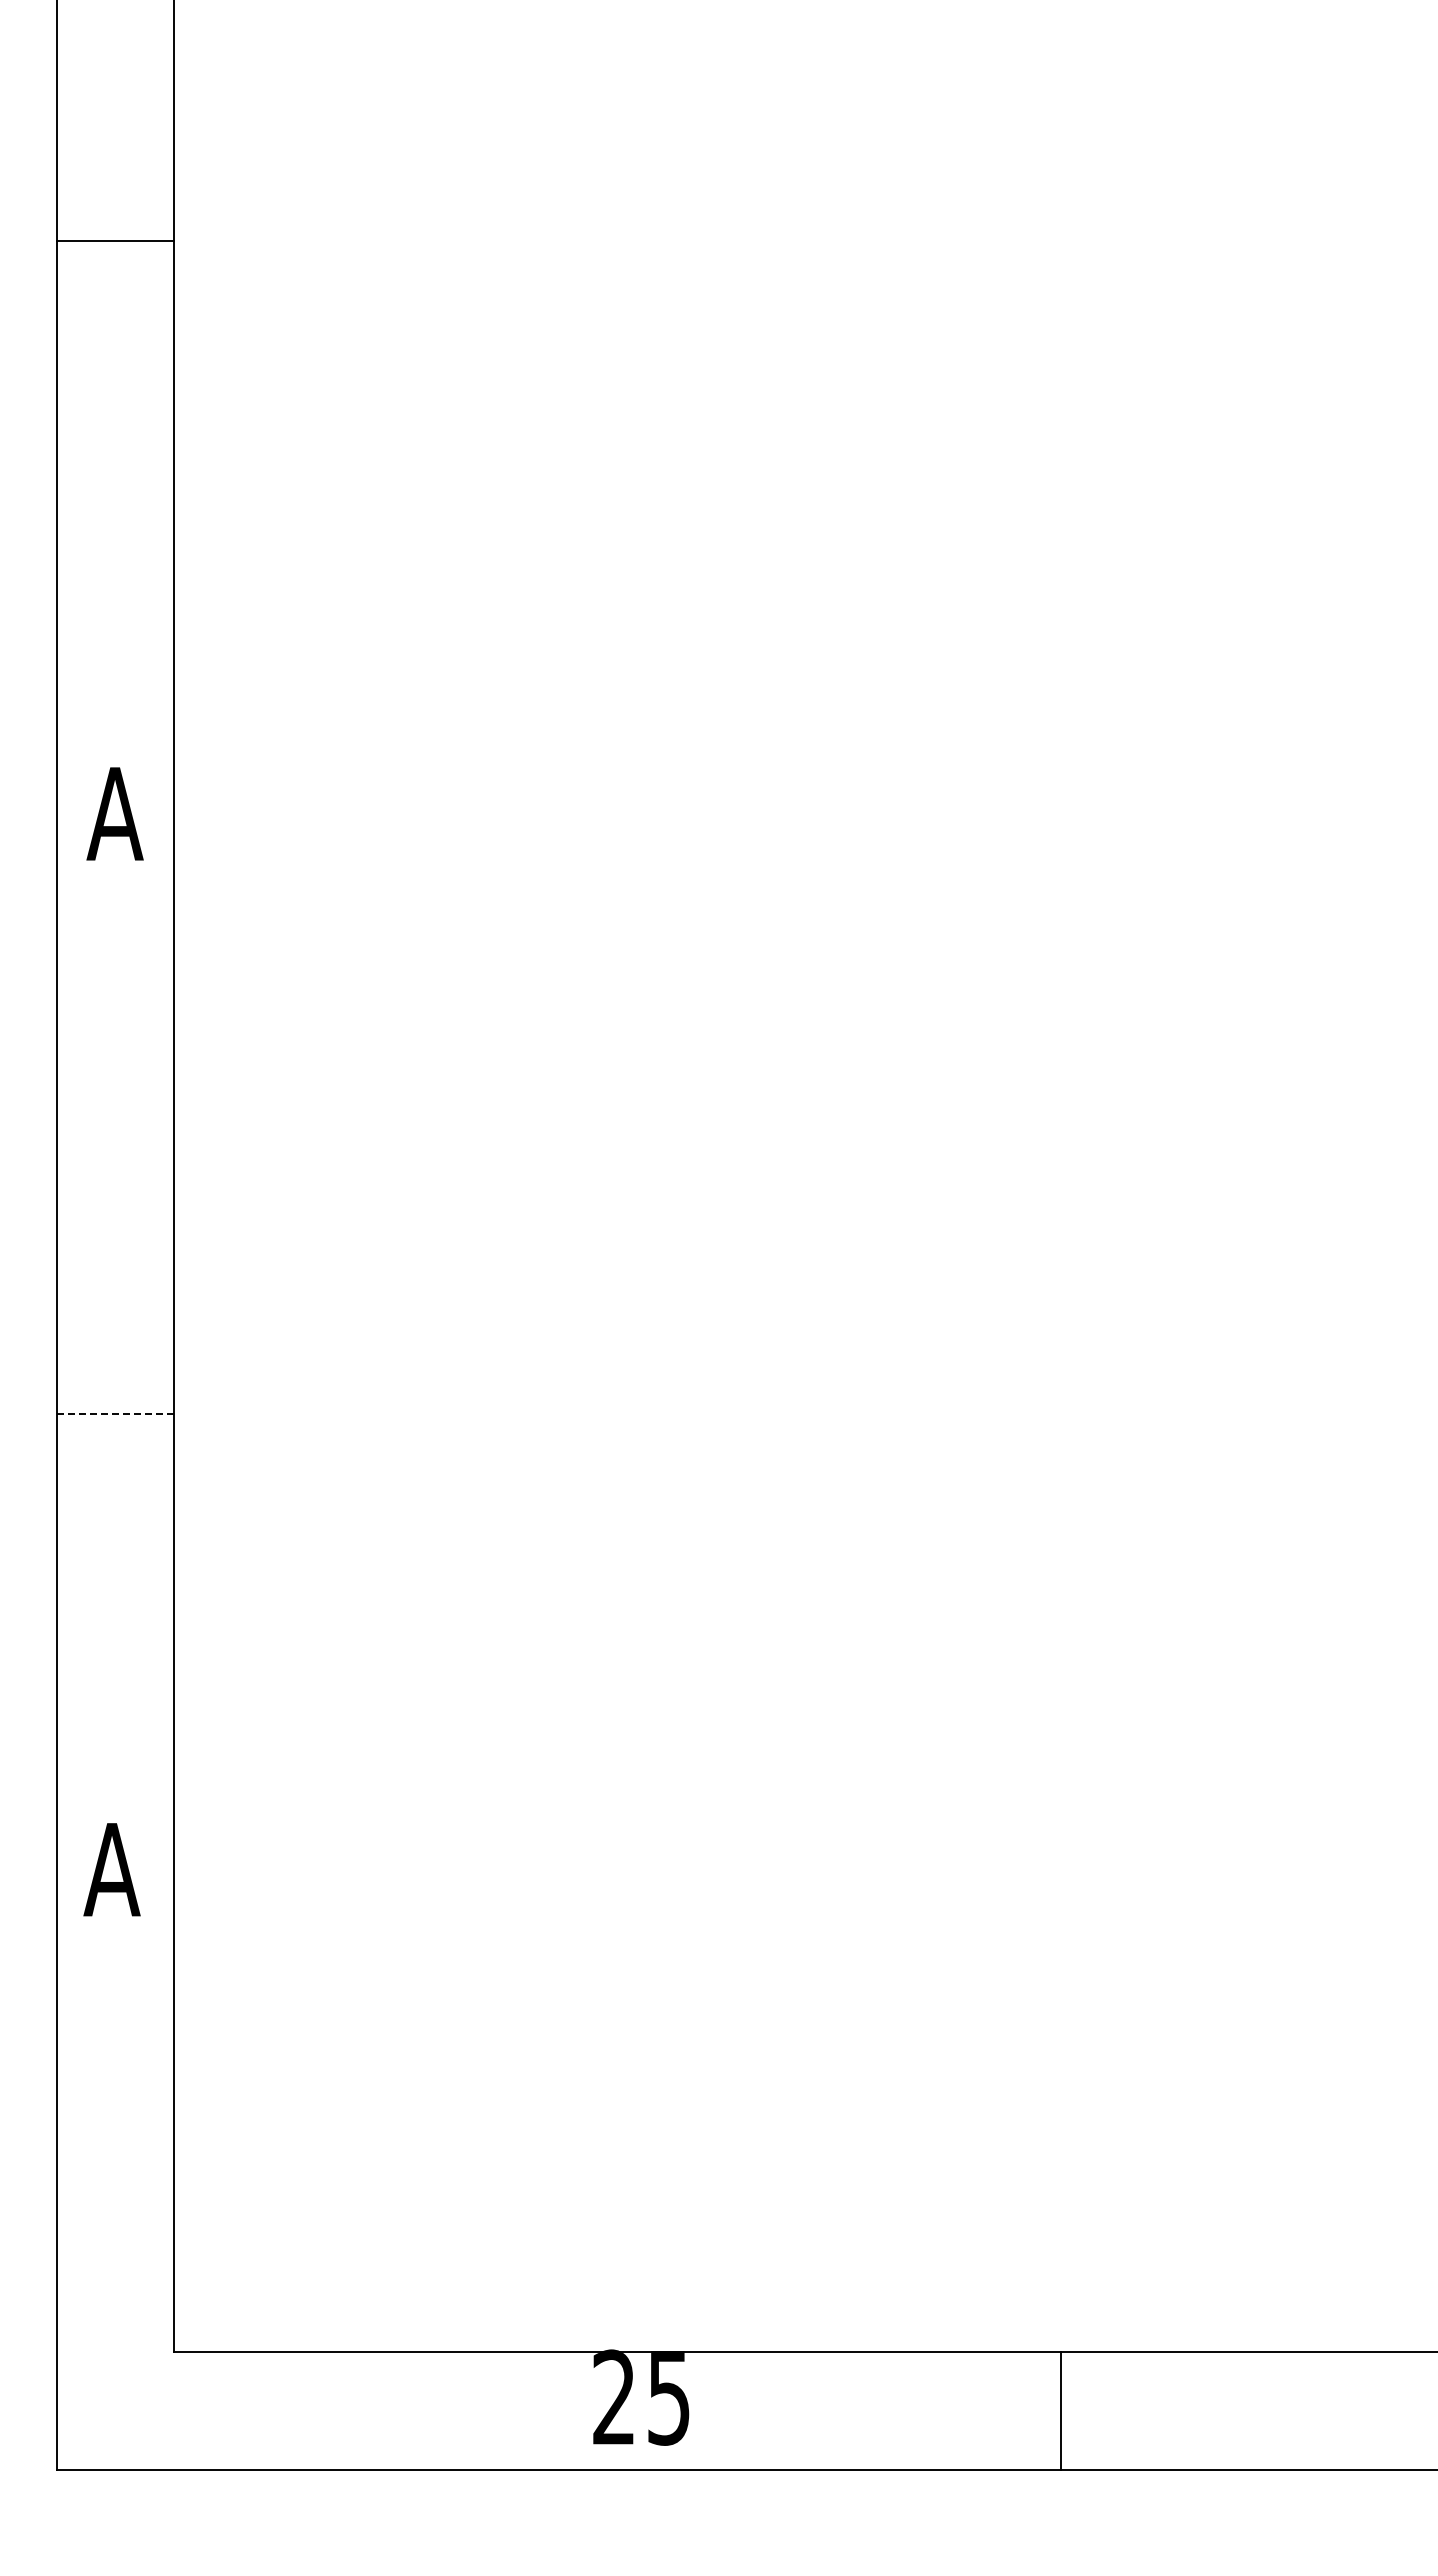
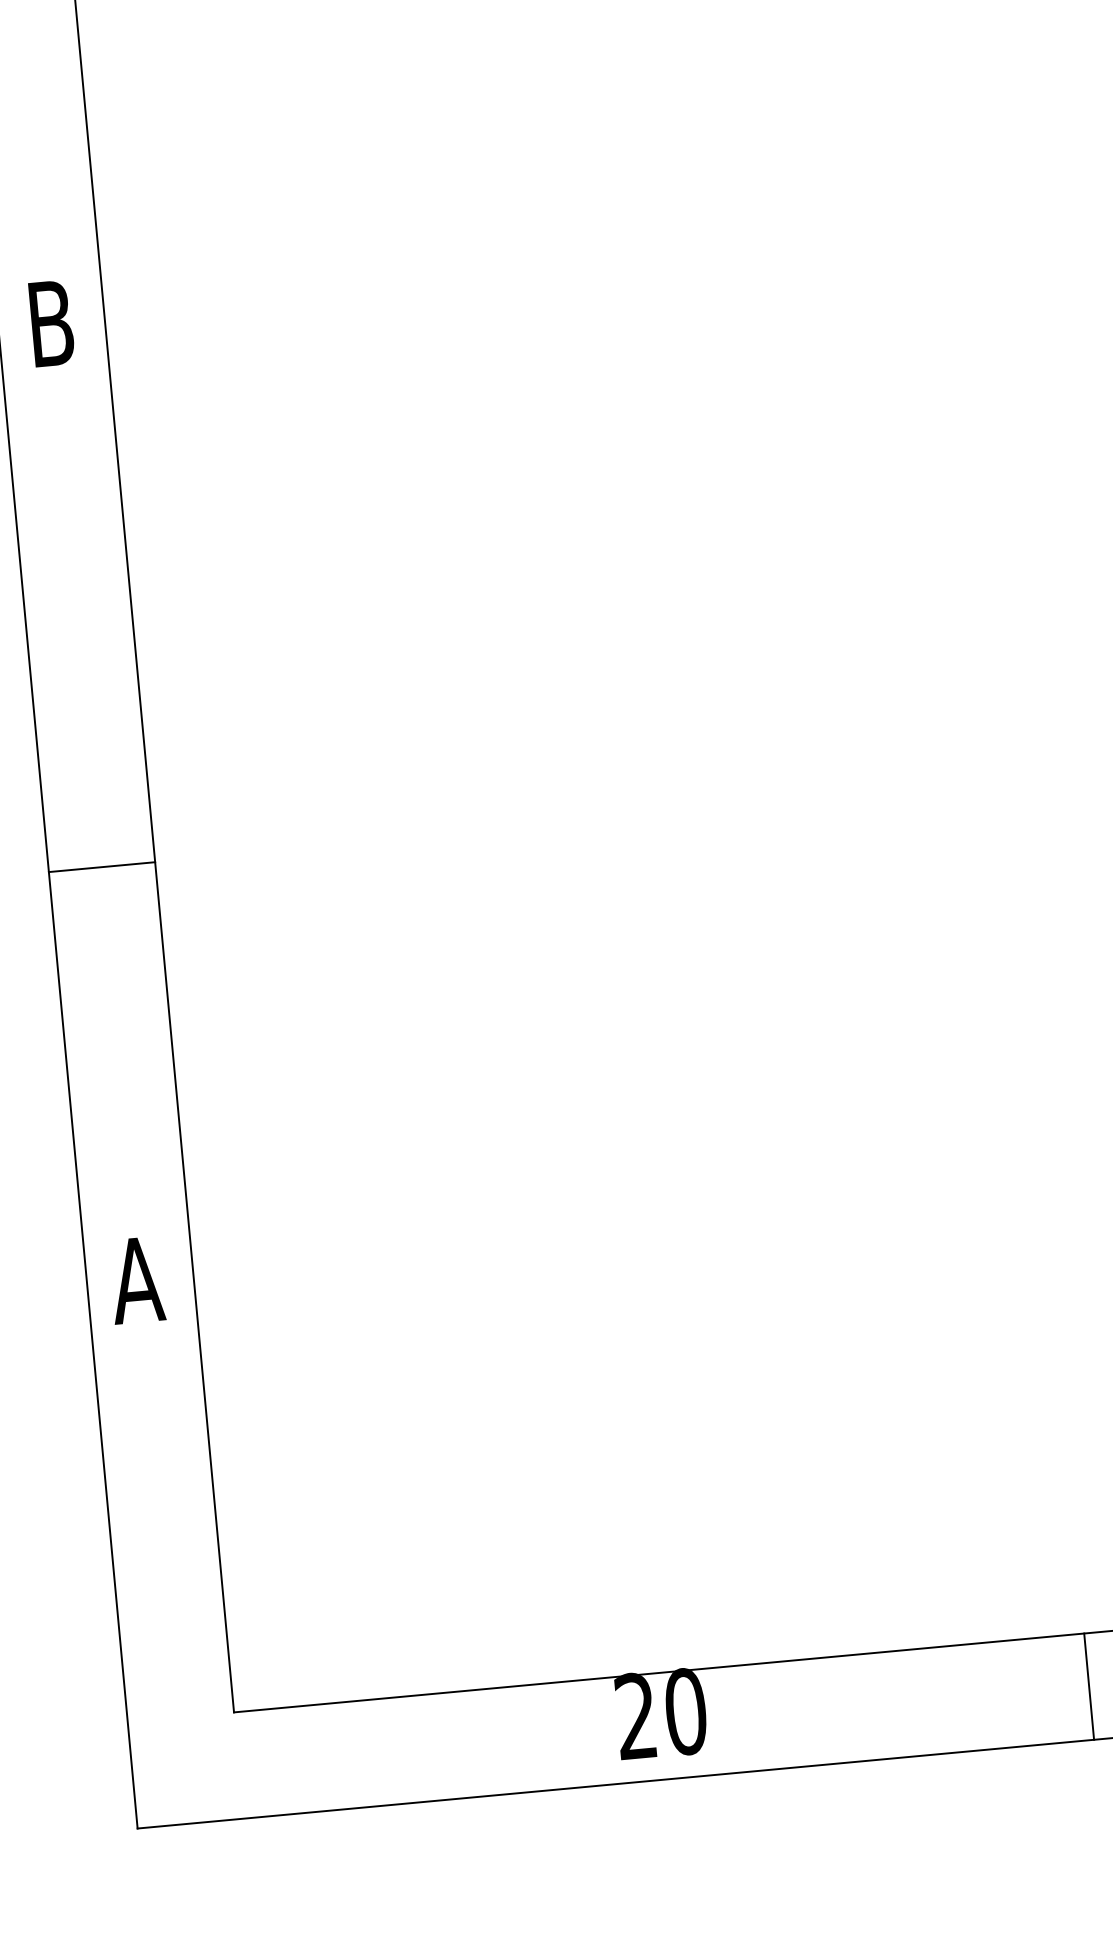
text: (114, 813) -> (50, 323), A -> B
line: (115, 1414) -> (101, 867), dashed -> solid
text: (668, 2397) -> (685, 1711), 25 -> 20
line: (1060, 2410) -> (1088, 1686), moved

